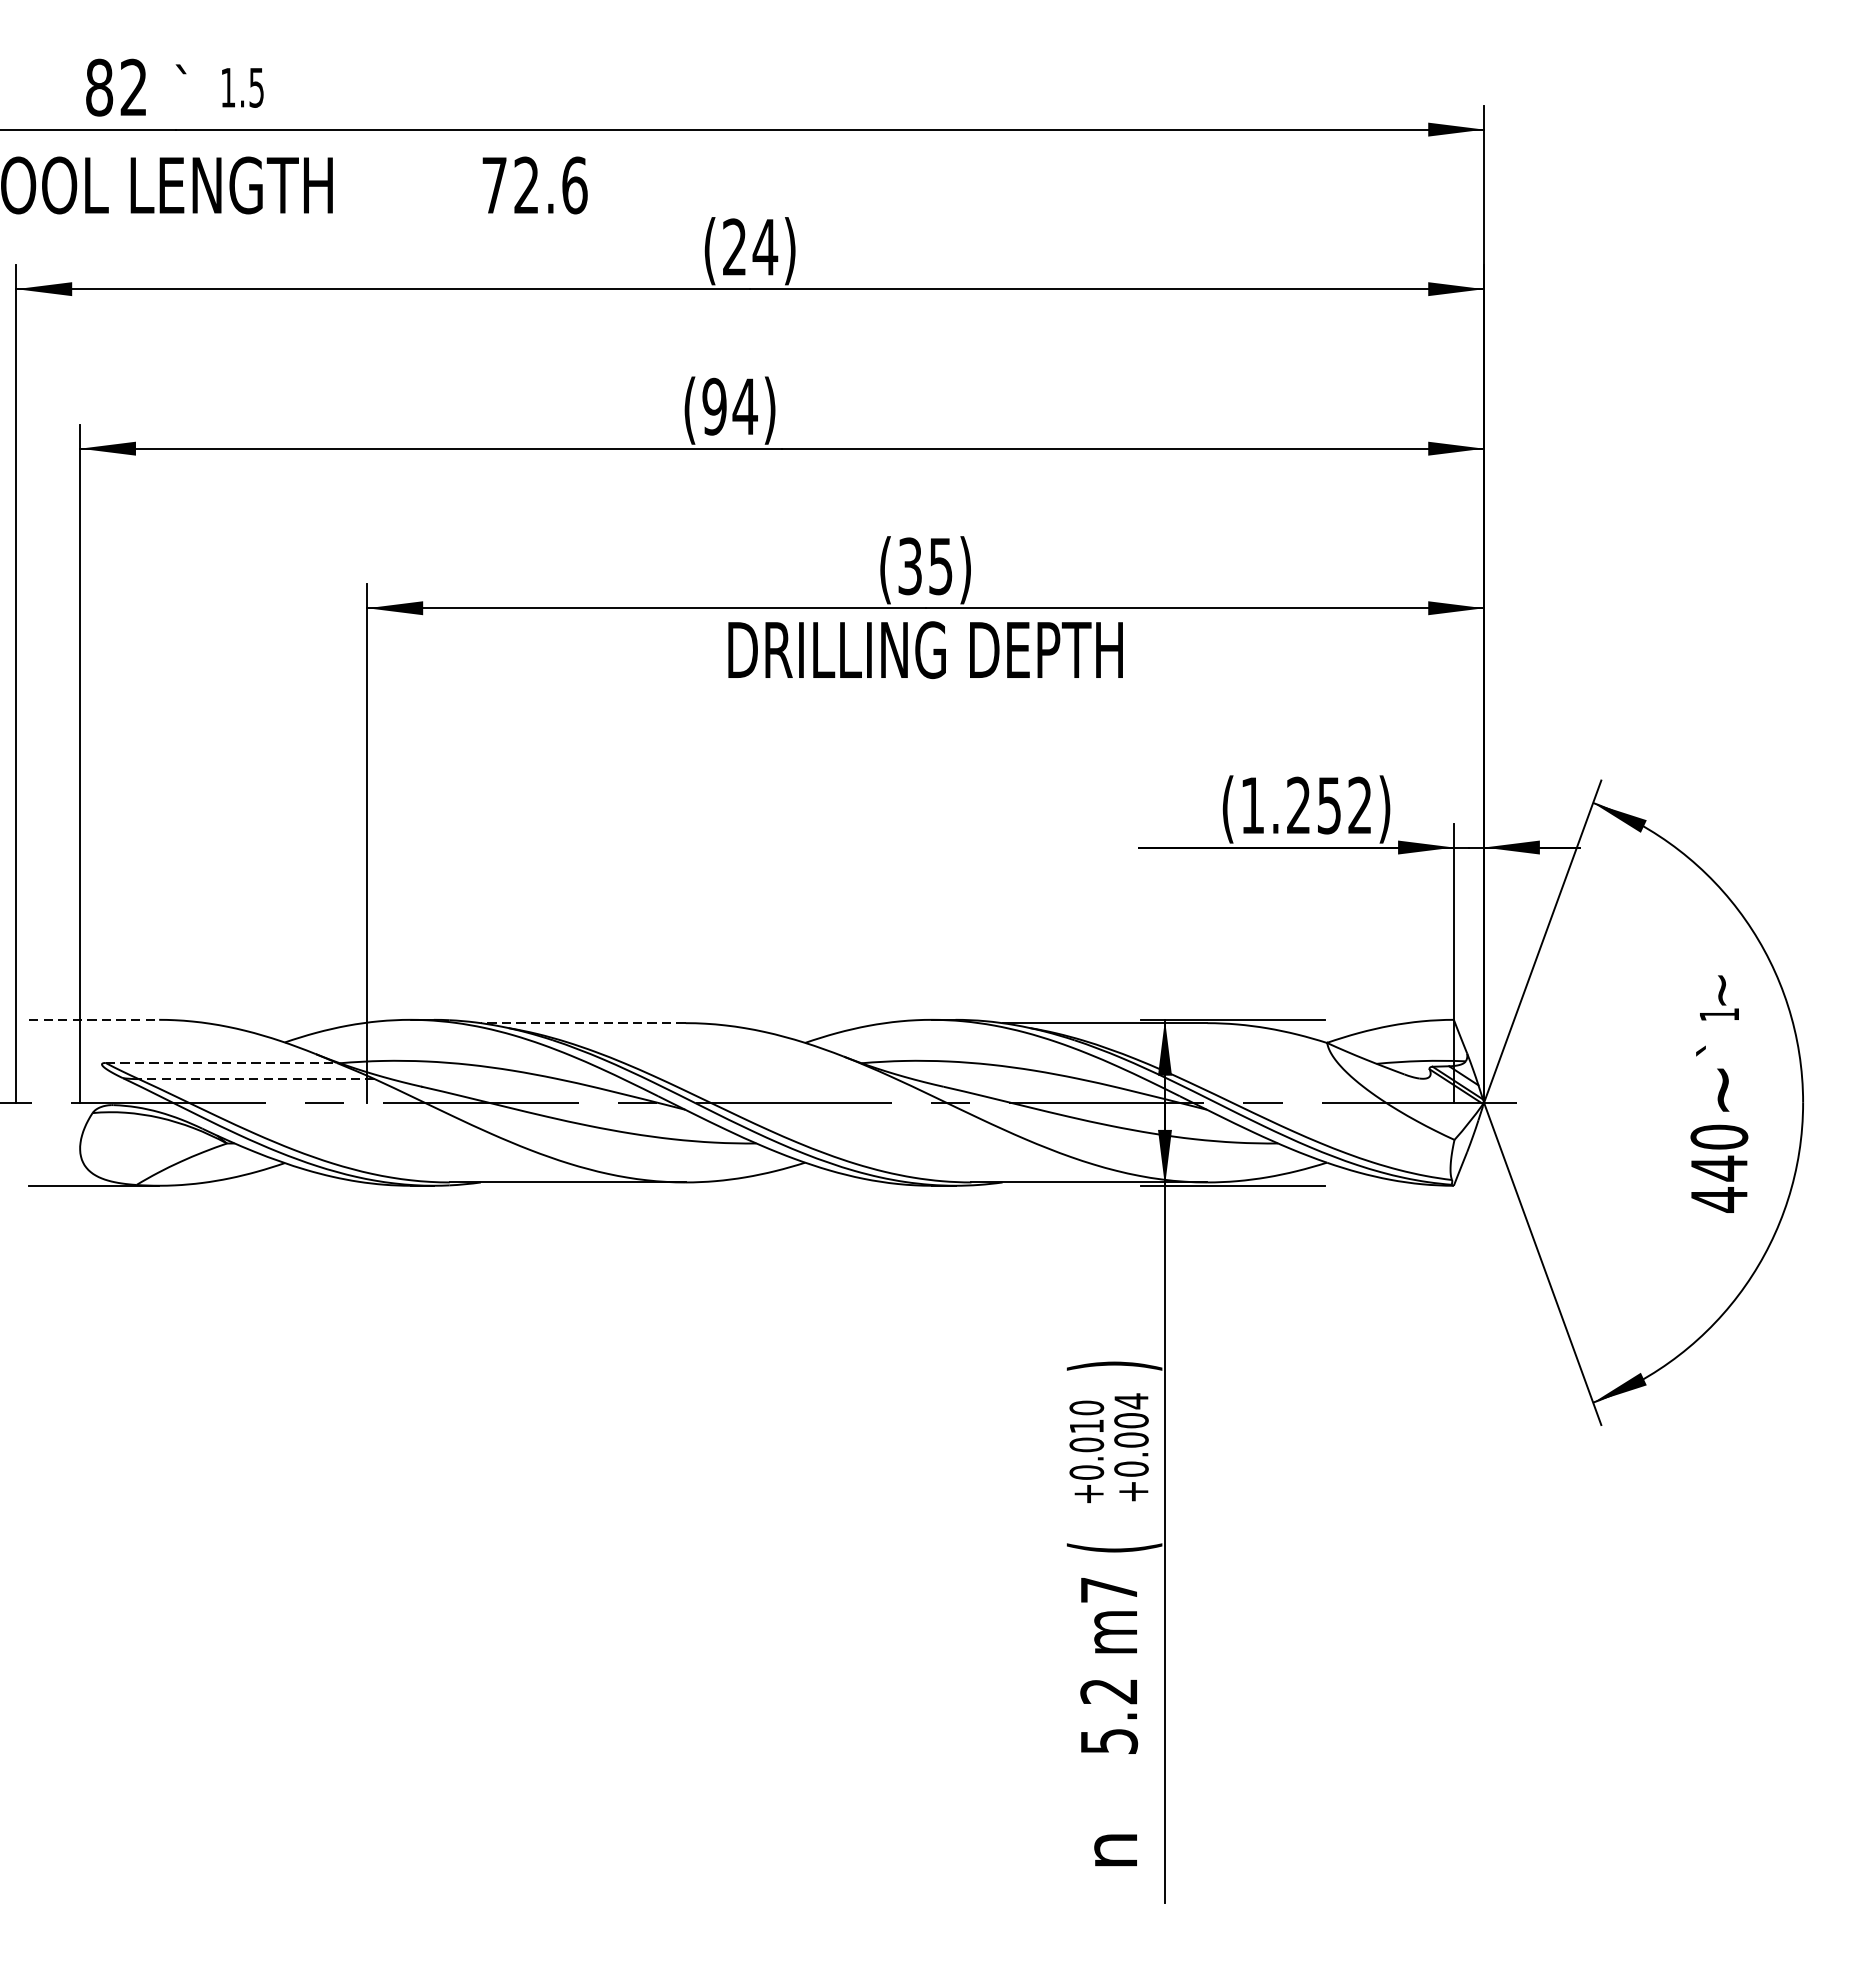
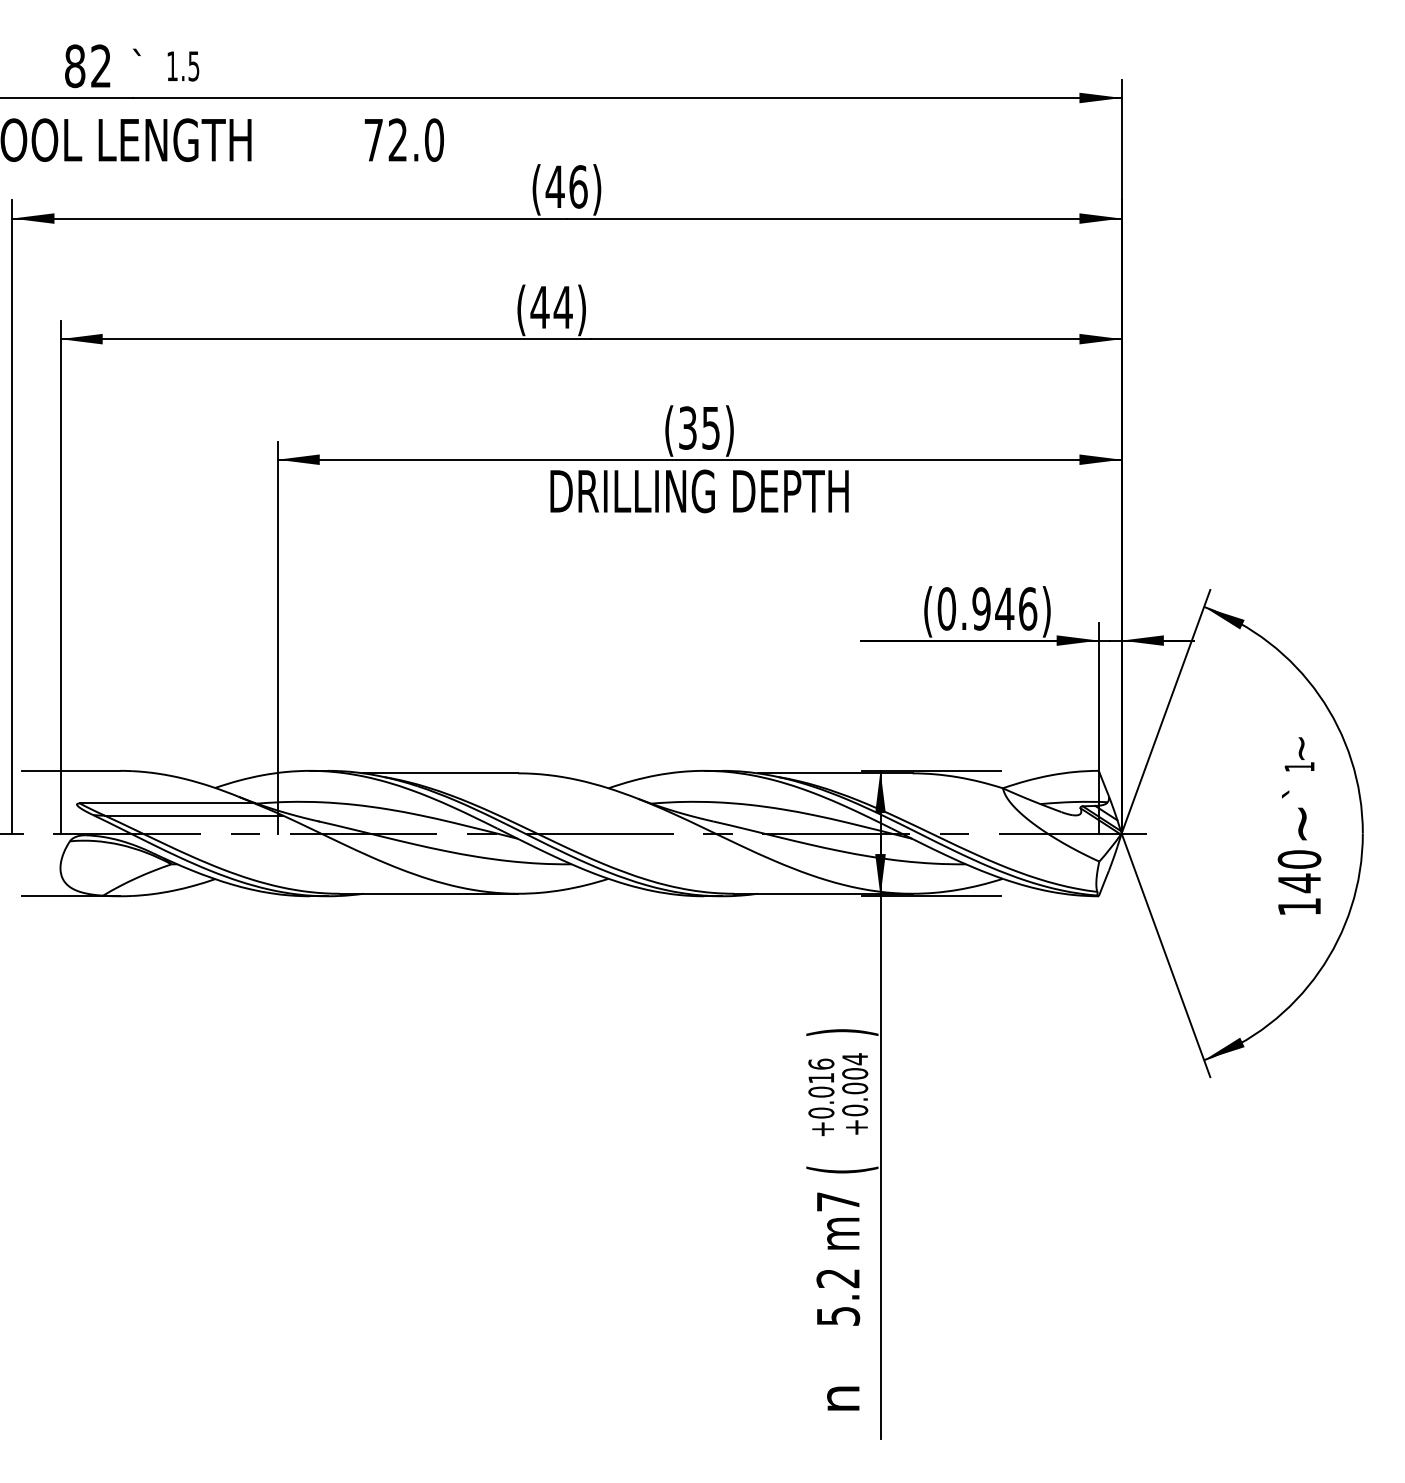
text: (574, 184) -> (434, 139), 72.6 -> 72.0
text: (749, 246) -> (566, 186), (24) -> (46)
text: (713, 406) -> (539, 307), (94) -> (44)
text: (1306, 805) -> (987, 608), (1.252) -> (0.946)
line: (94, 1019) -> (71, 770), dashed -> solid
line: (582, 1023) -> (440, 773), dashed -> solid
line: (221, 1063) -> (167, 803), dashed -> solid
line: (256, 1078) -> (193, 815), dashed -> solid
text: (1719, 1199) -> (1299, 906), 440 -> 140
text: (1086, 1407) -> (821, 1063), +0.010 -> +0.016

